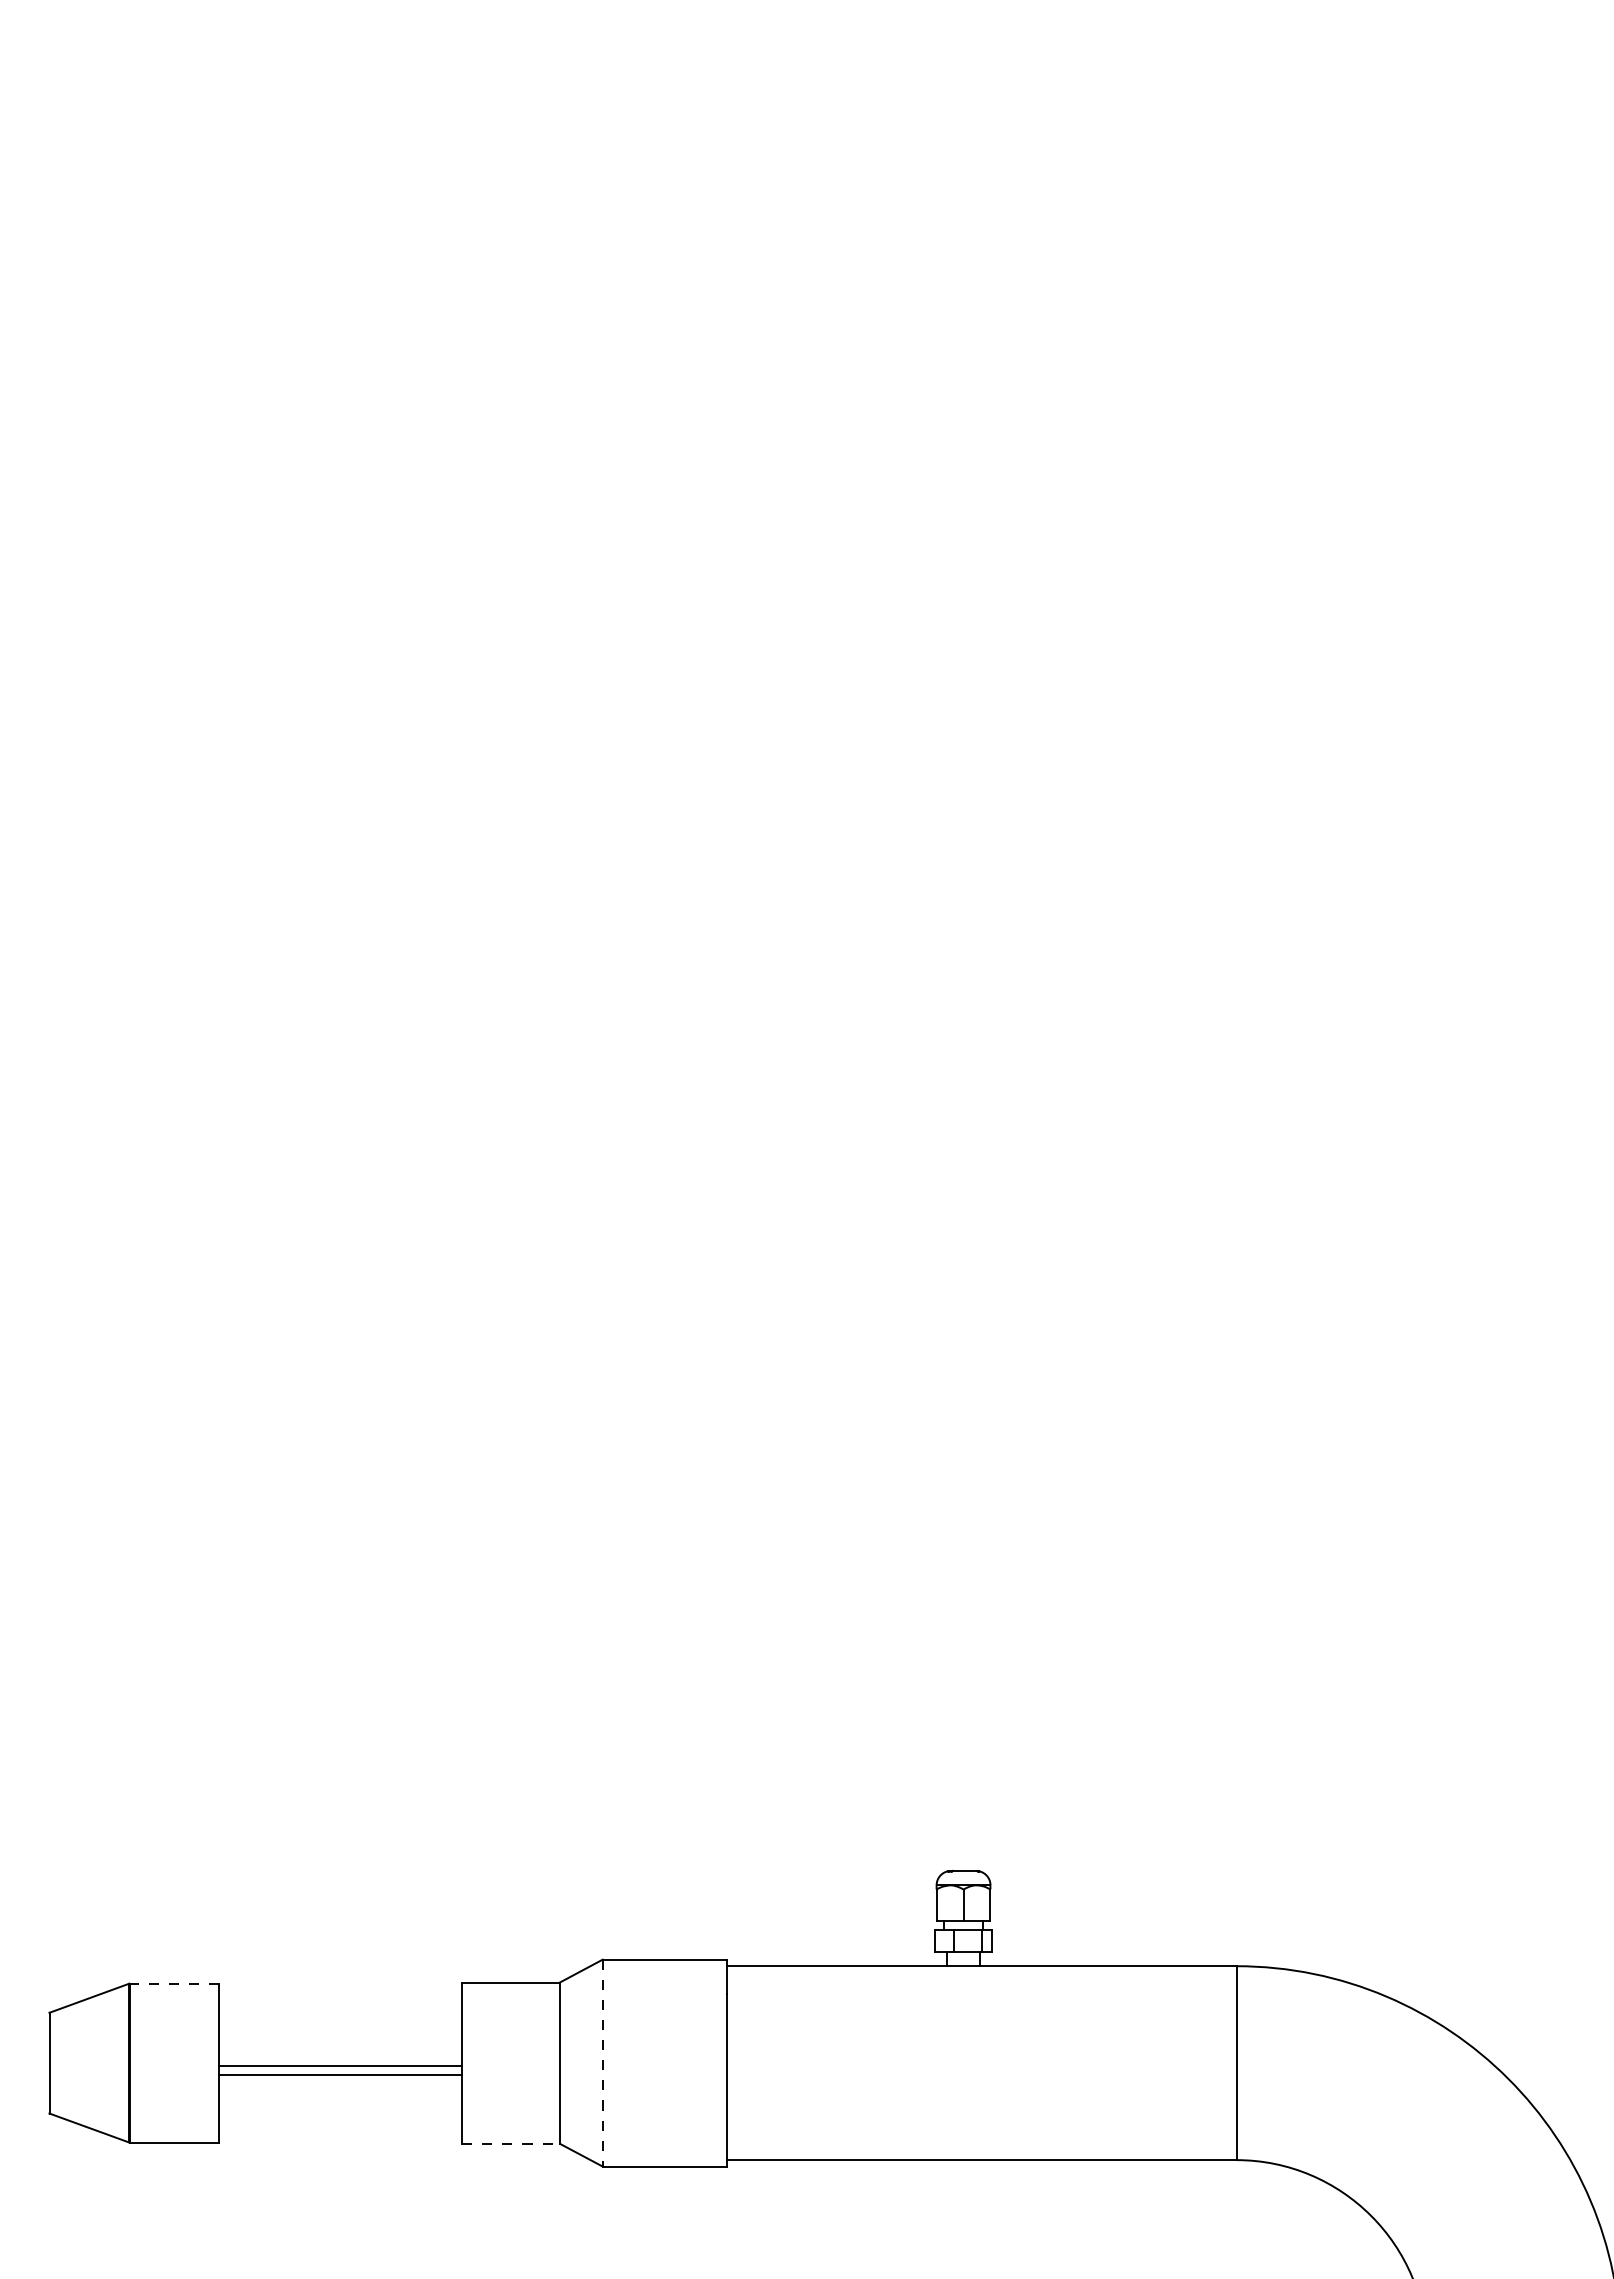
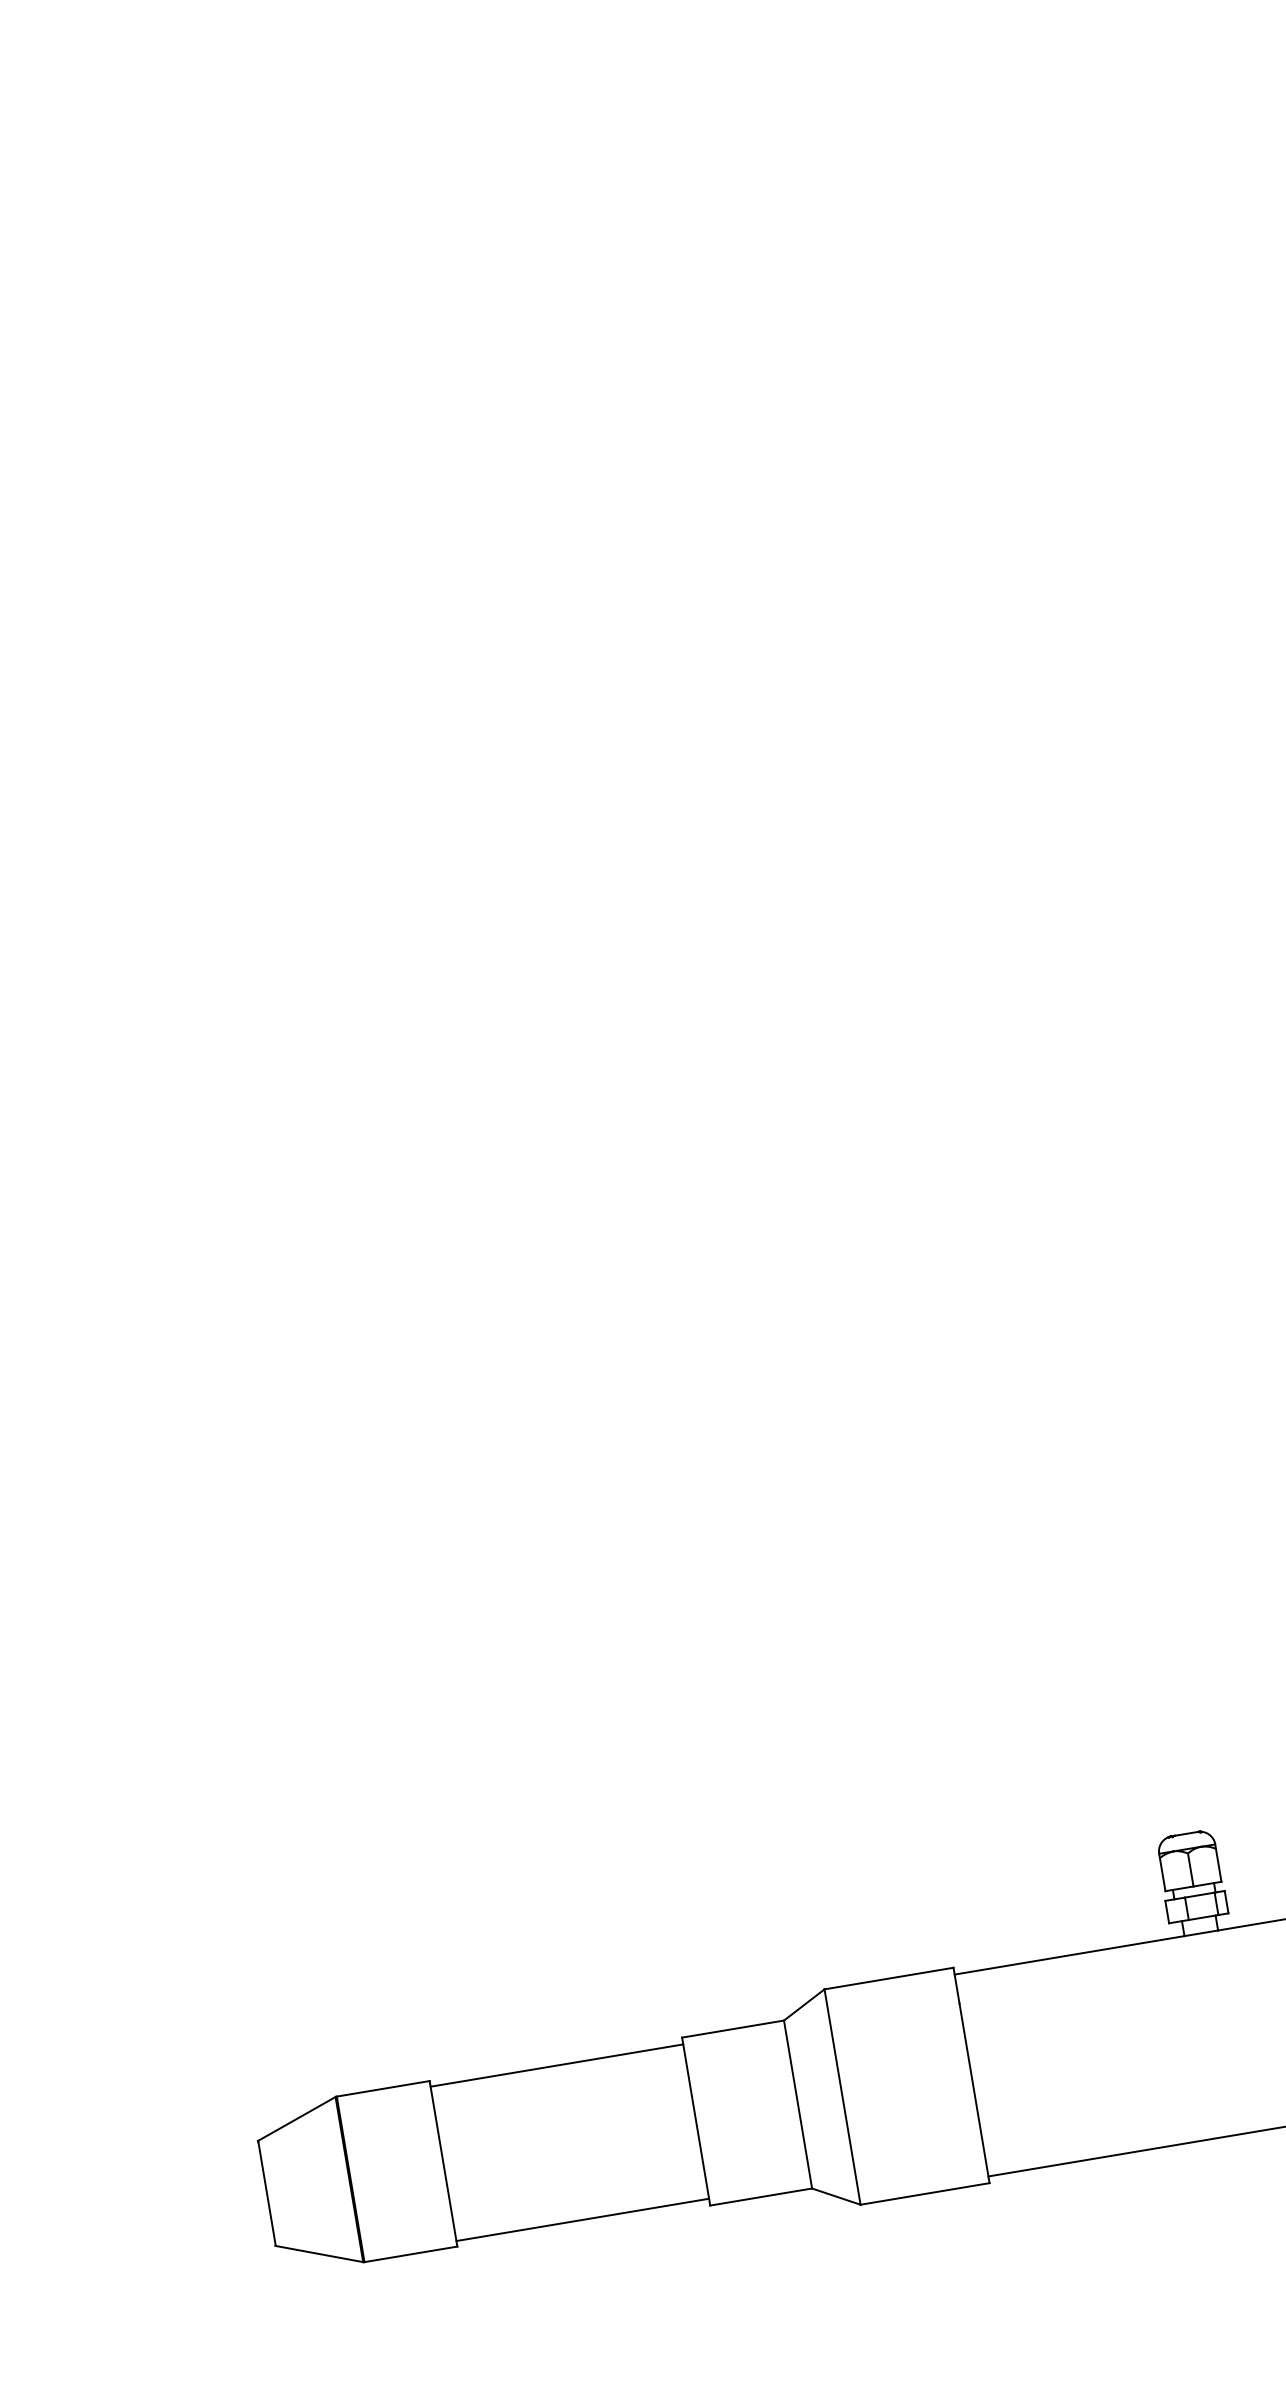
line: (174, 1983) -> (382, 2088), dashed -> solid
line: (602, 2063) -> (842, 2097), dashed -> solid
line: (340, 2066) -> (582, 2220), moved
line: (340, 2075) -> (556, 2066), moved
line: (511, 2143) -> (761, 2196), dashed -> solid

